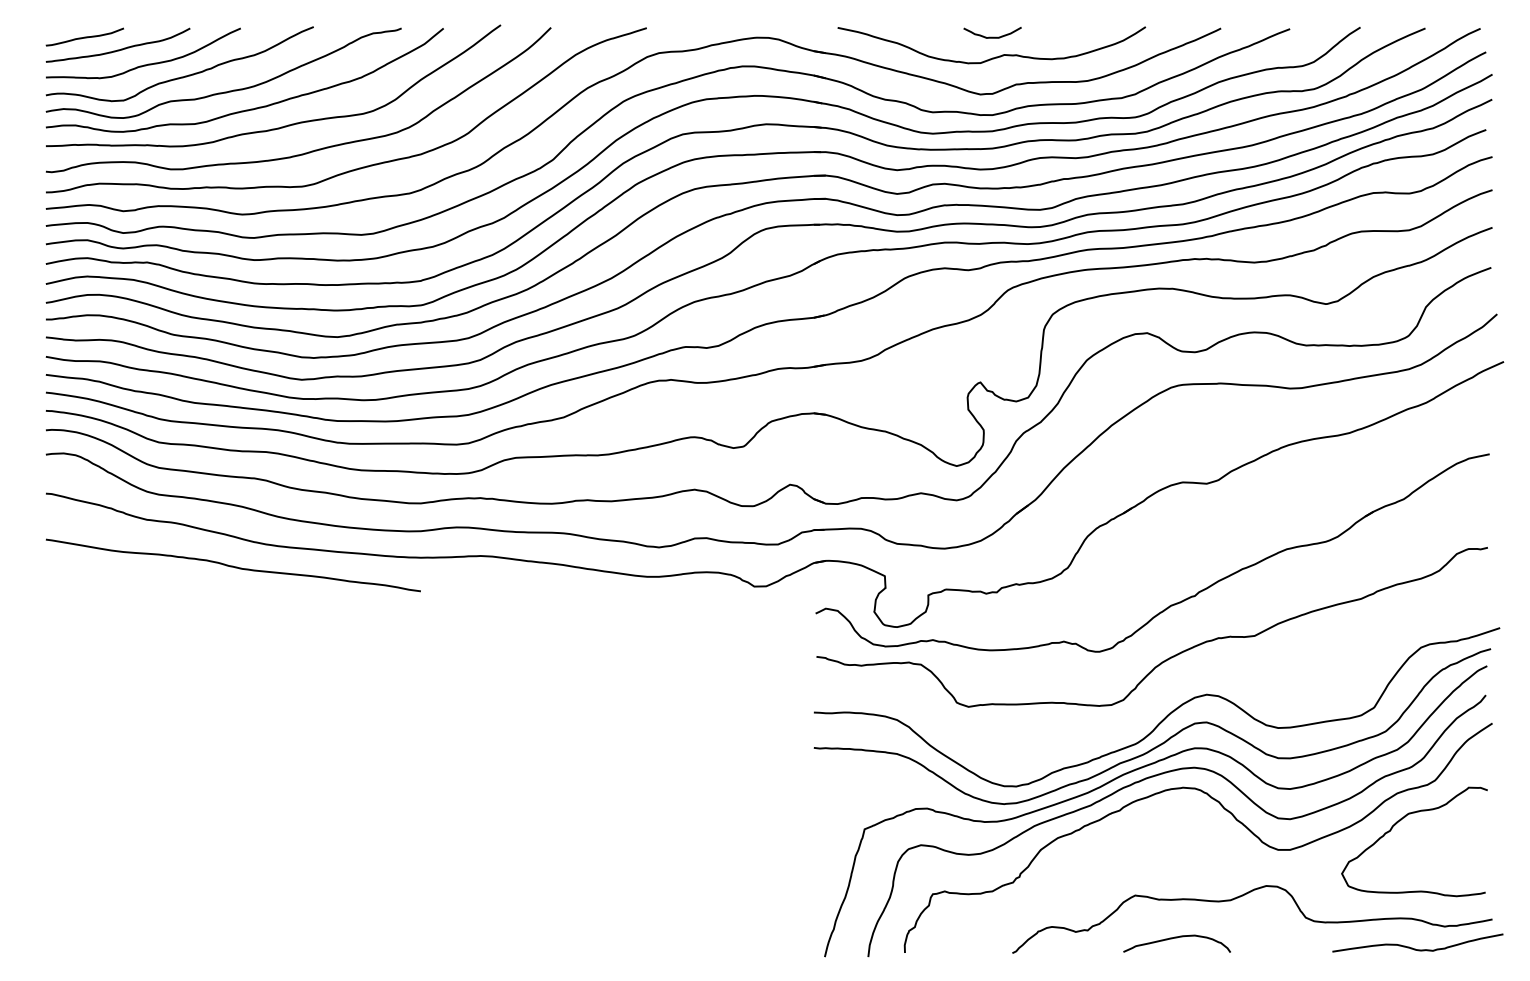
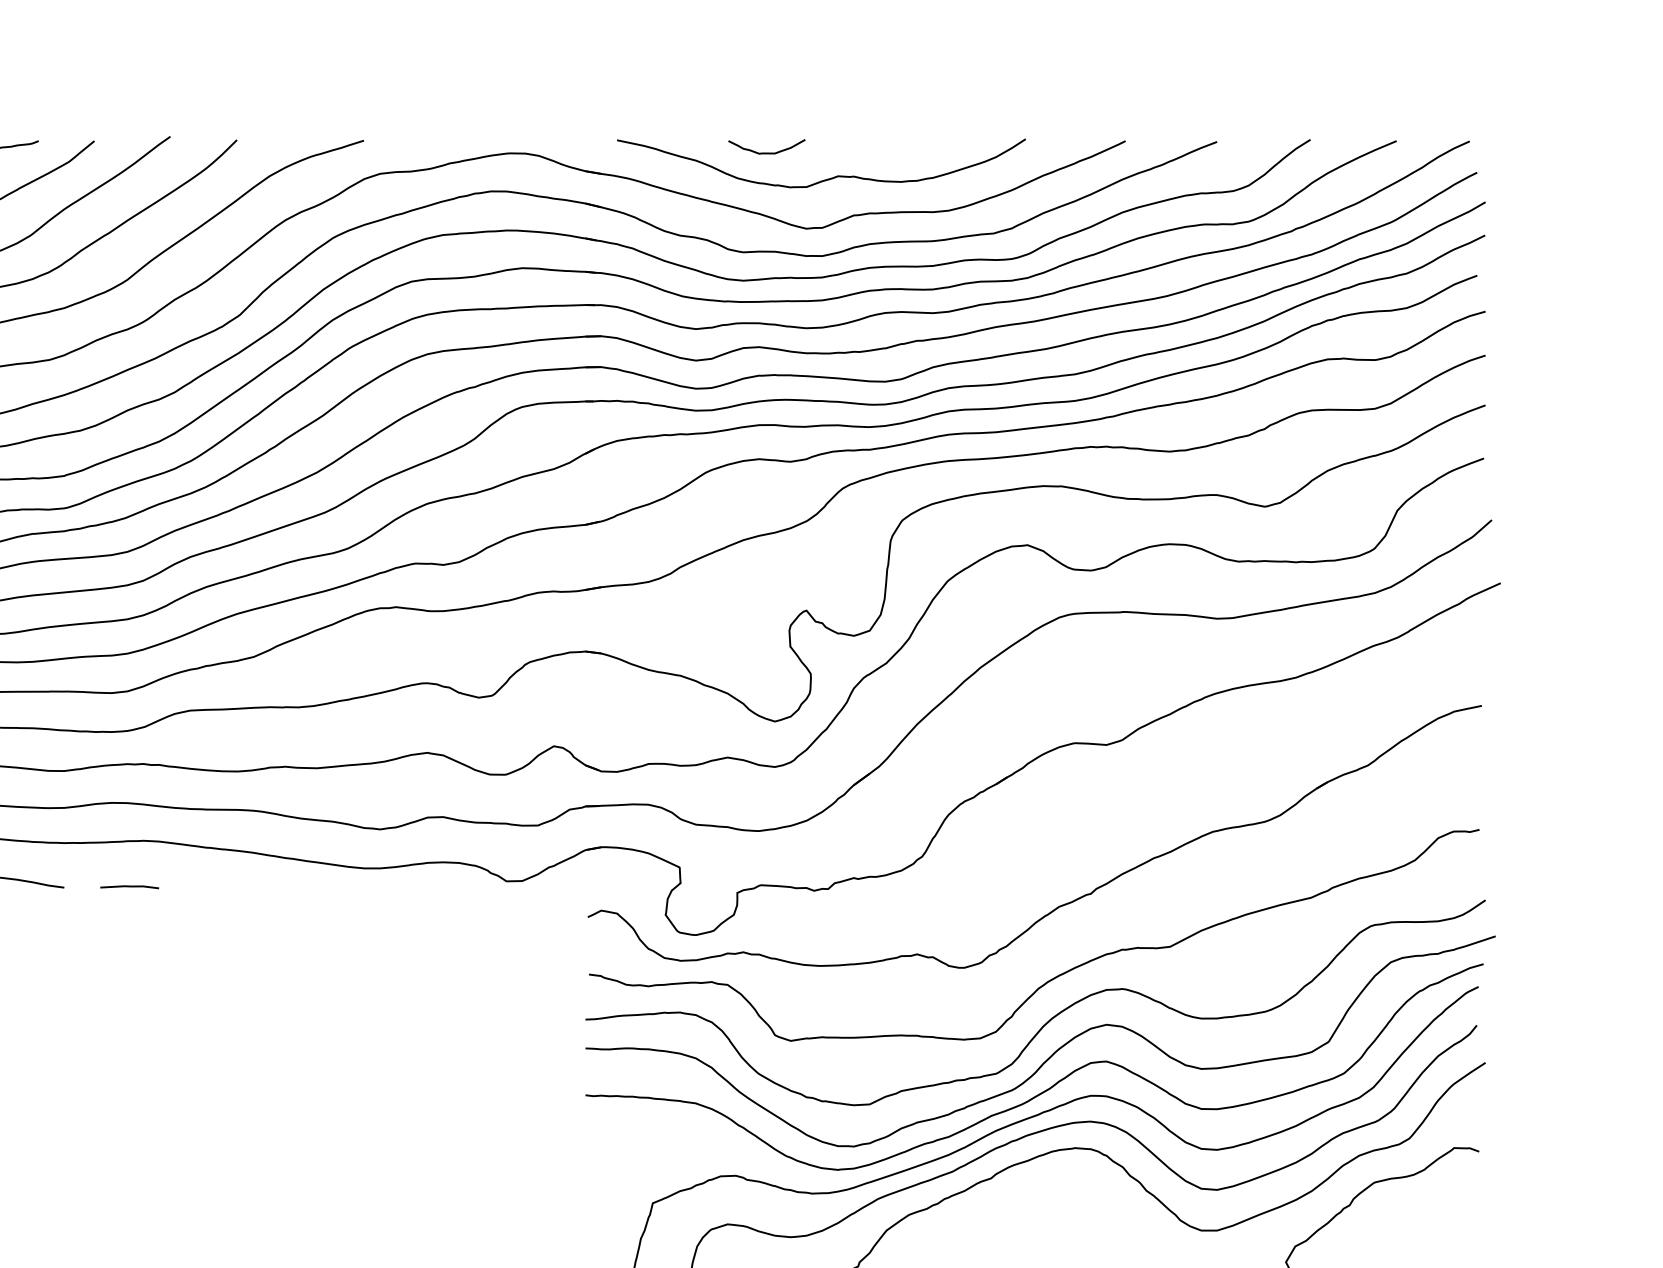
curve: (992, 36) -> (766, 151), moved
line: (470, 590) -> (130, 886), added
curve: (1164, 689) -> (1050, 1017), added

